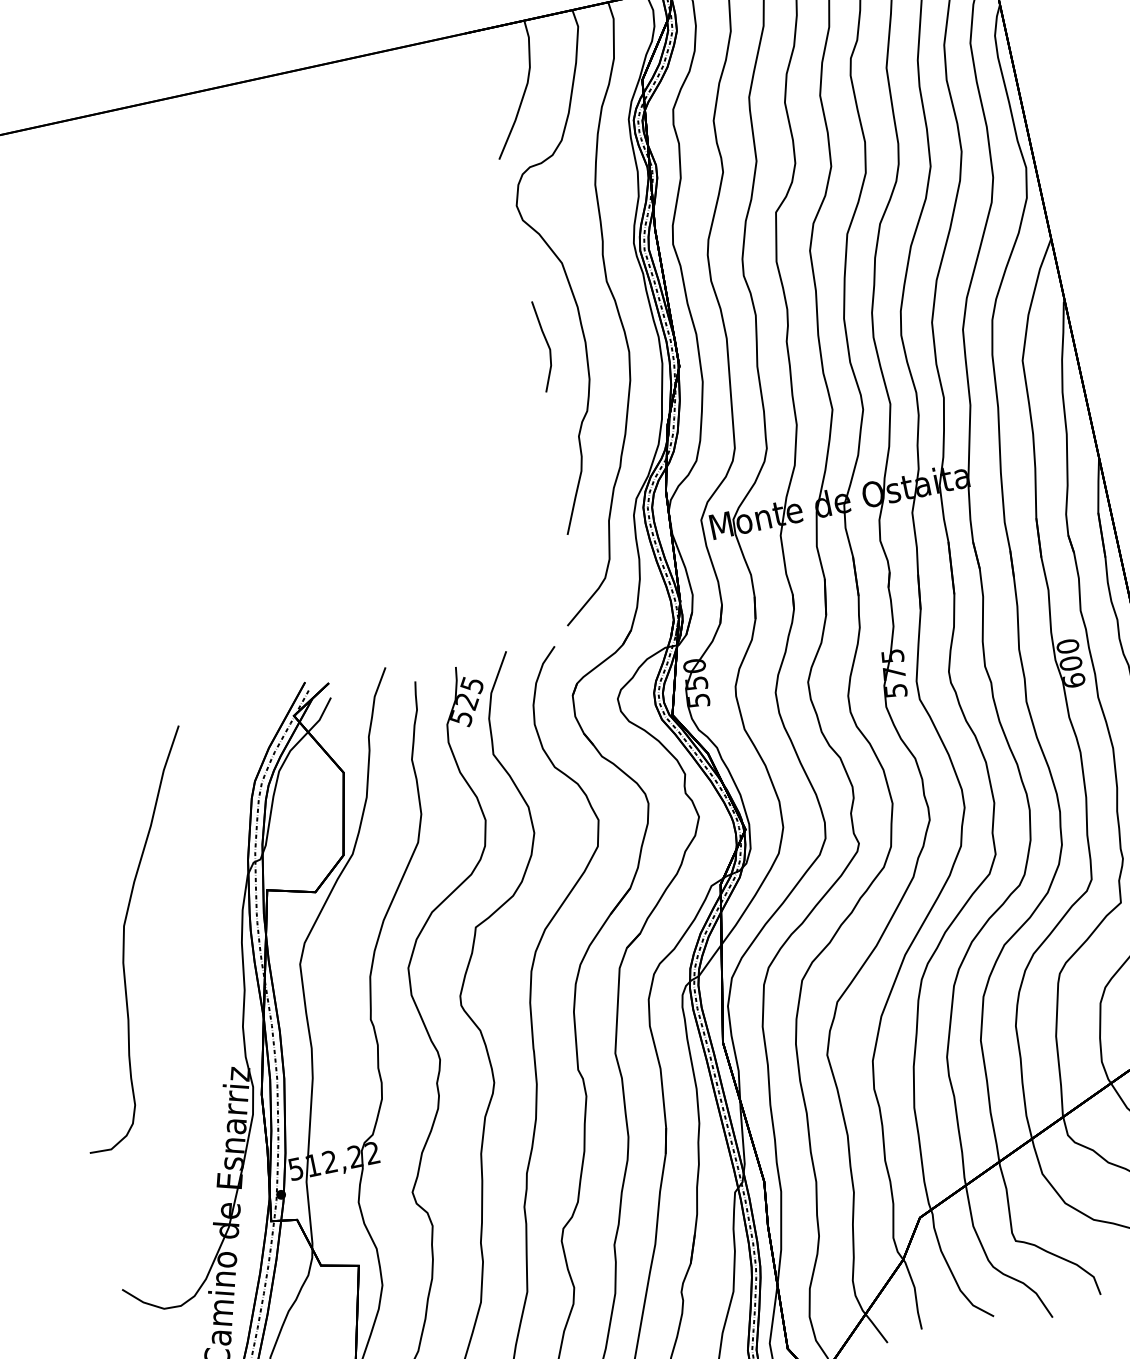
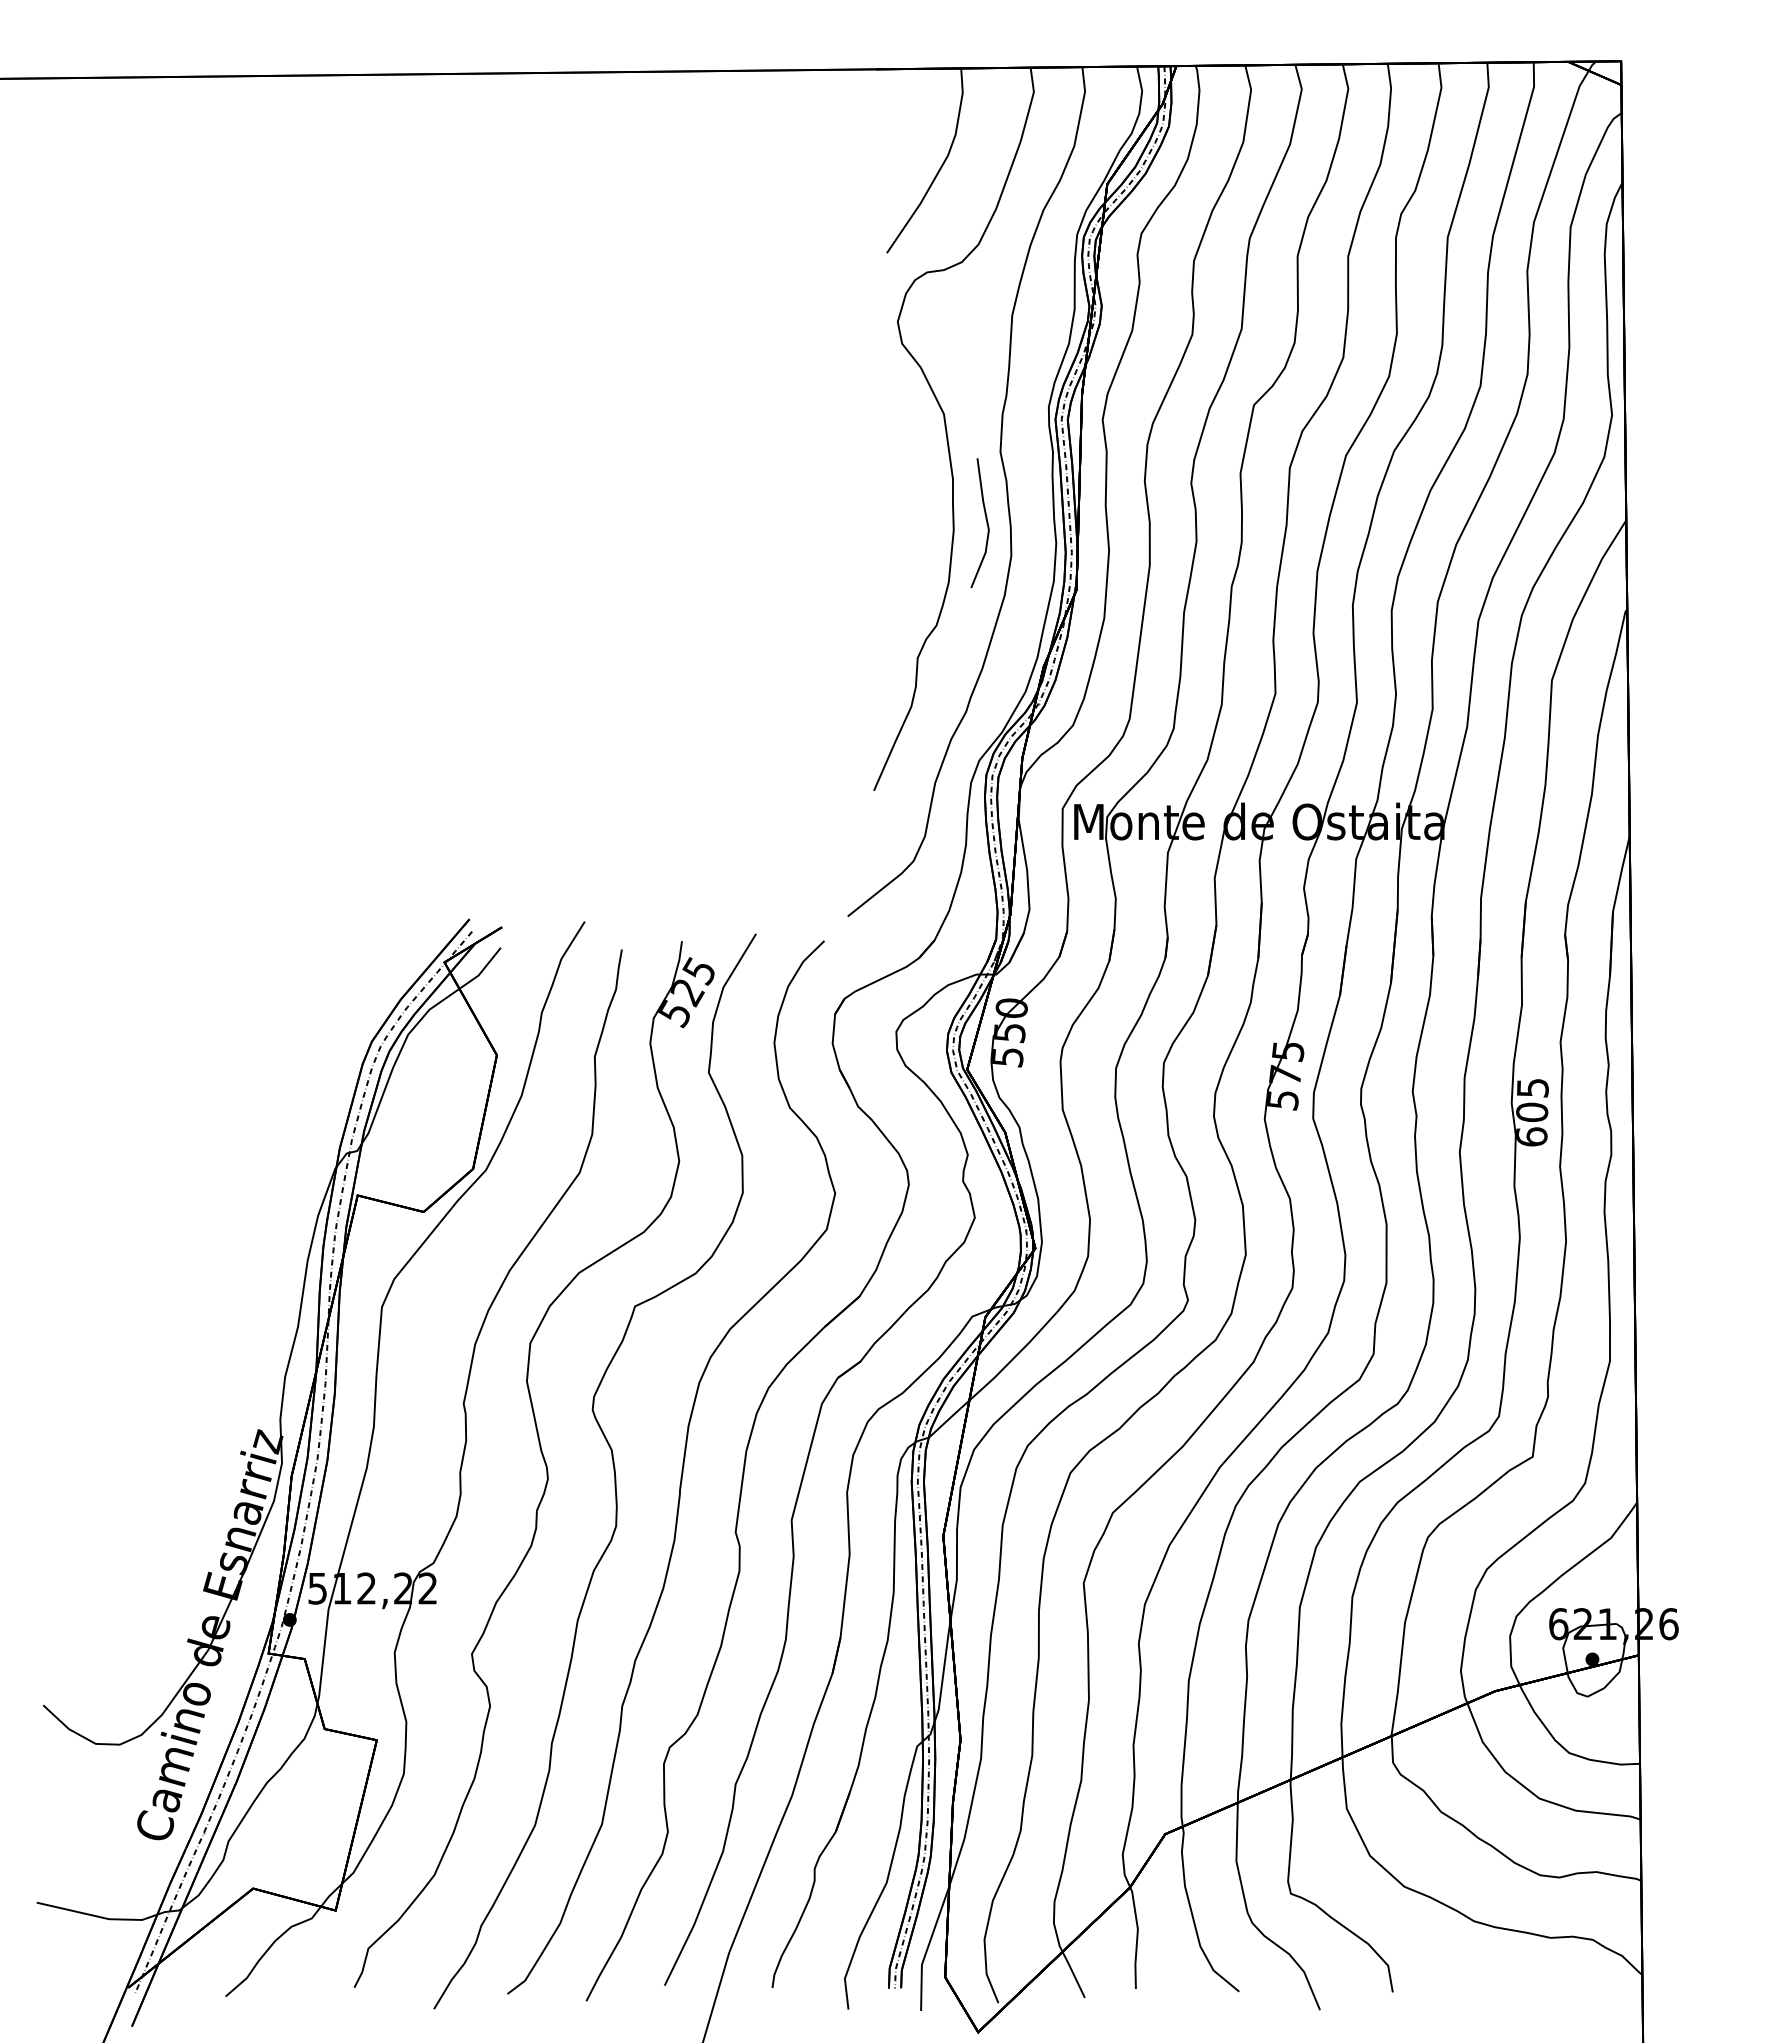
line: (547, 345) -> (986, 523), moved
text: (1067, 646) -> (1532, 1087), 600 -> 605
curve: (124, 940) -> (146, 1223), removed

